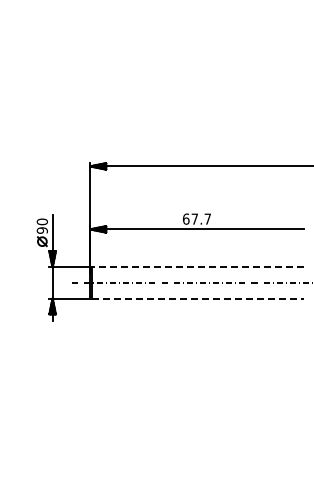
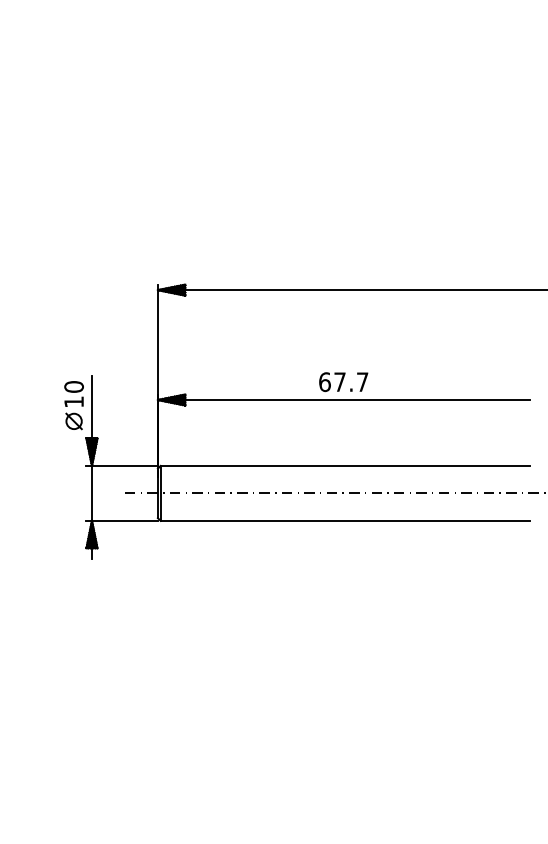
text: (41, 230) -> (72, 401), 90 -> 10
line: (197, 267) -> (344, 466), dashed -> solid
line: (197, 298) -> (344, 520), dashed -> solid

